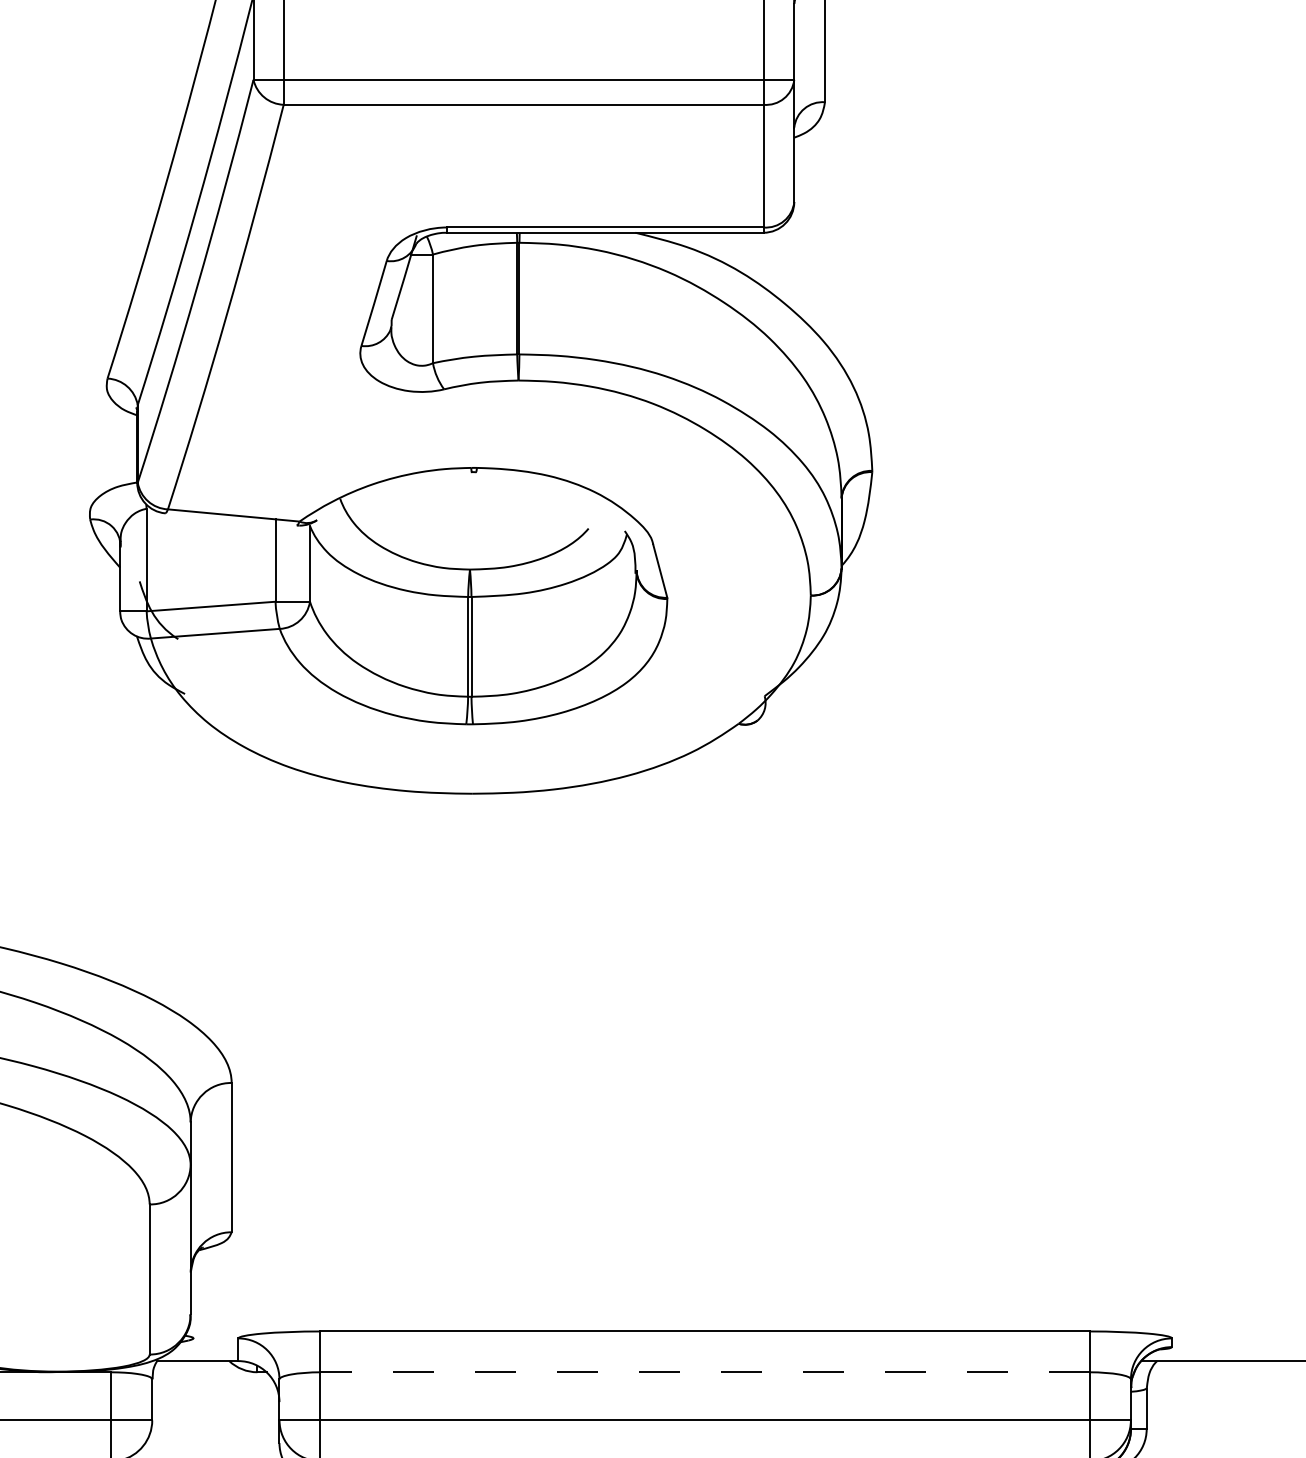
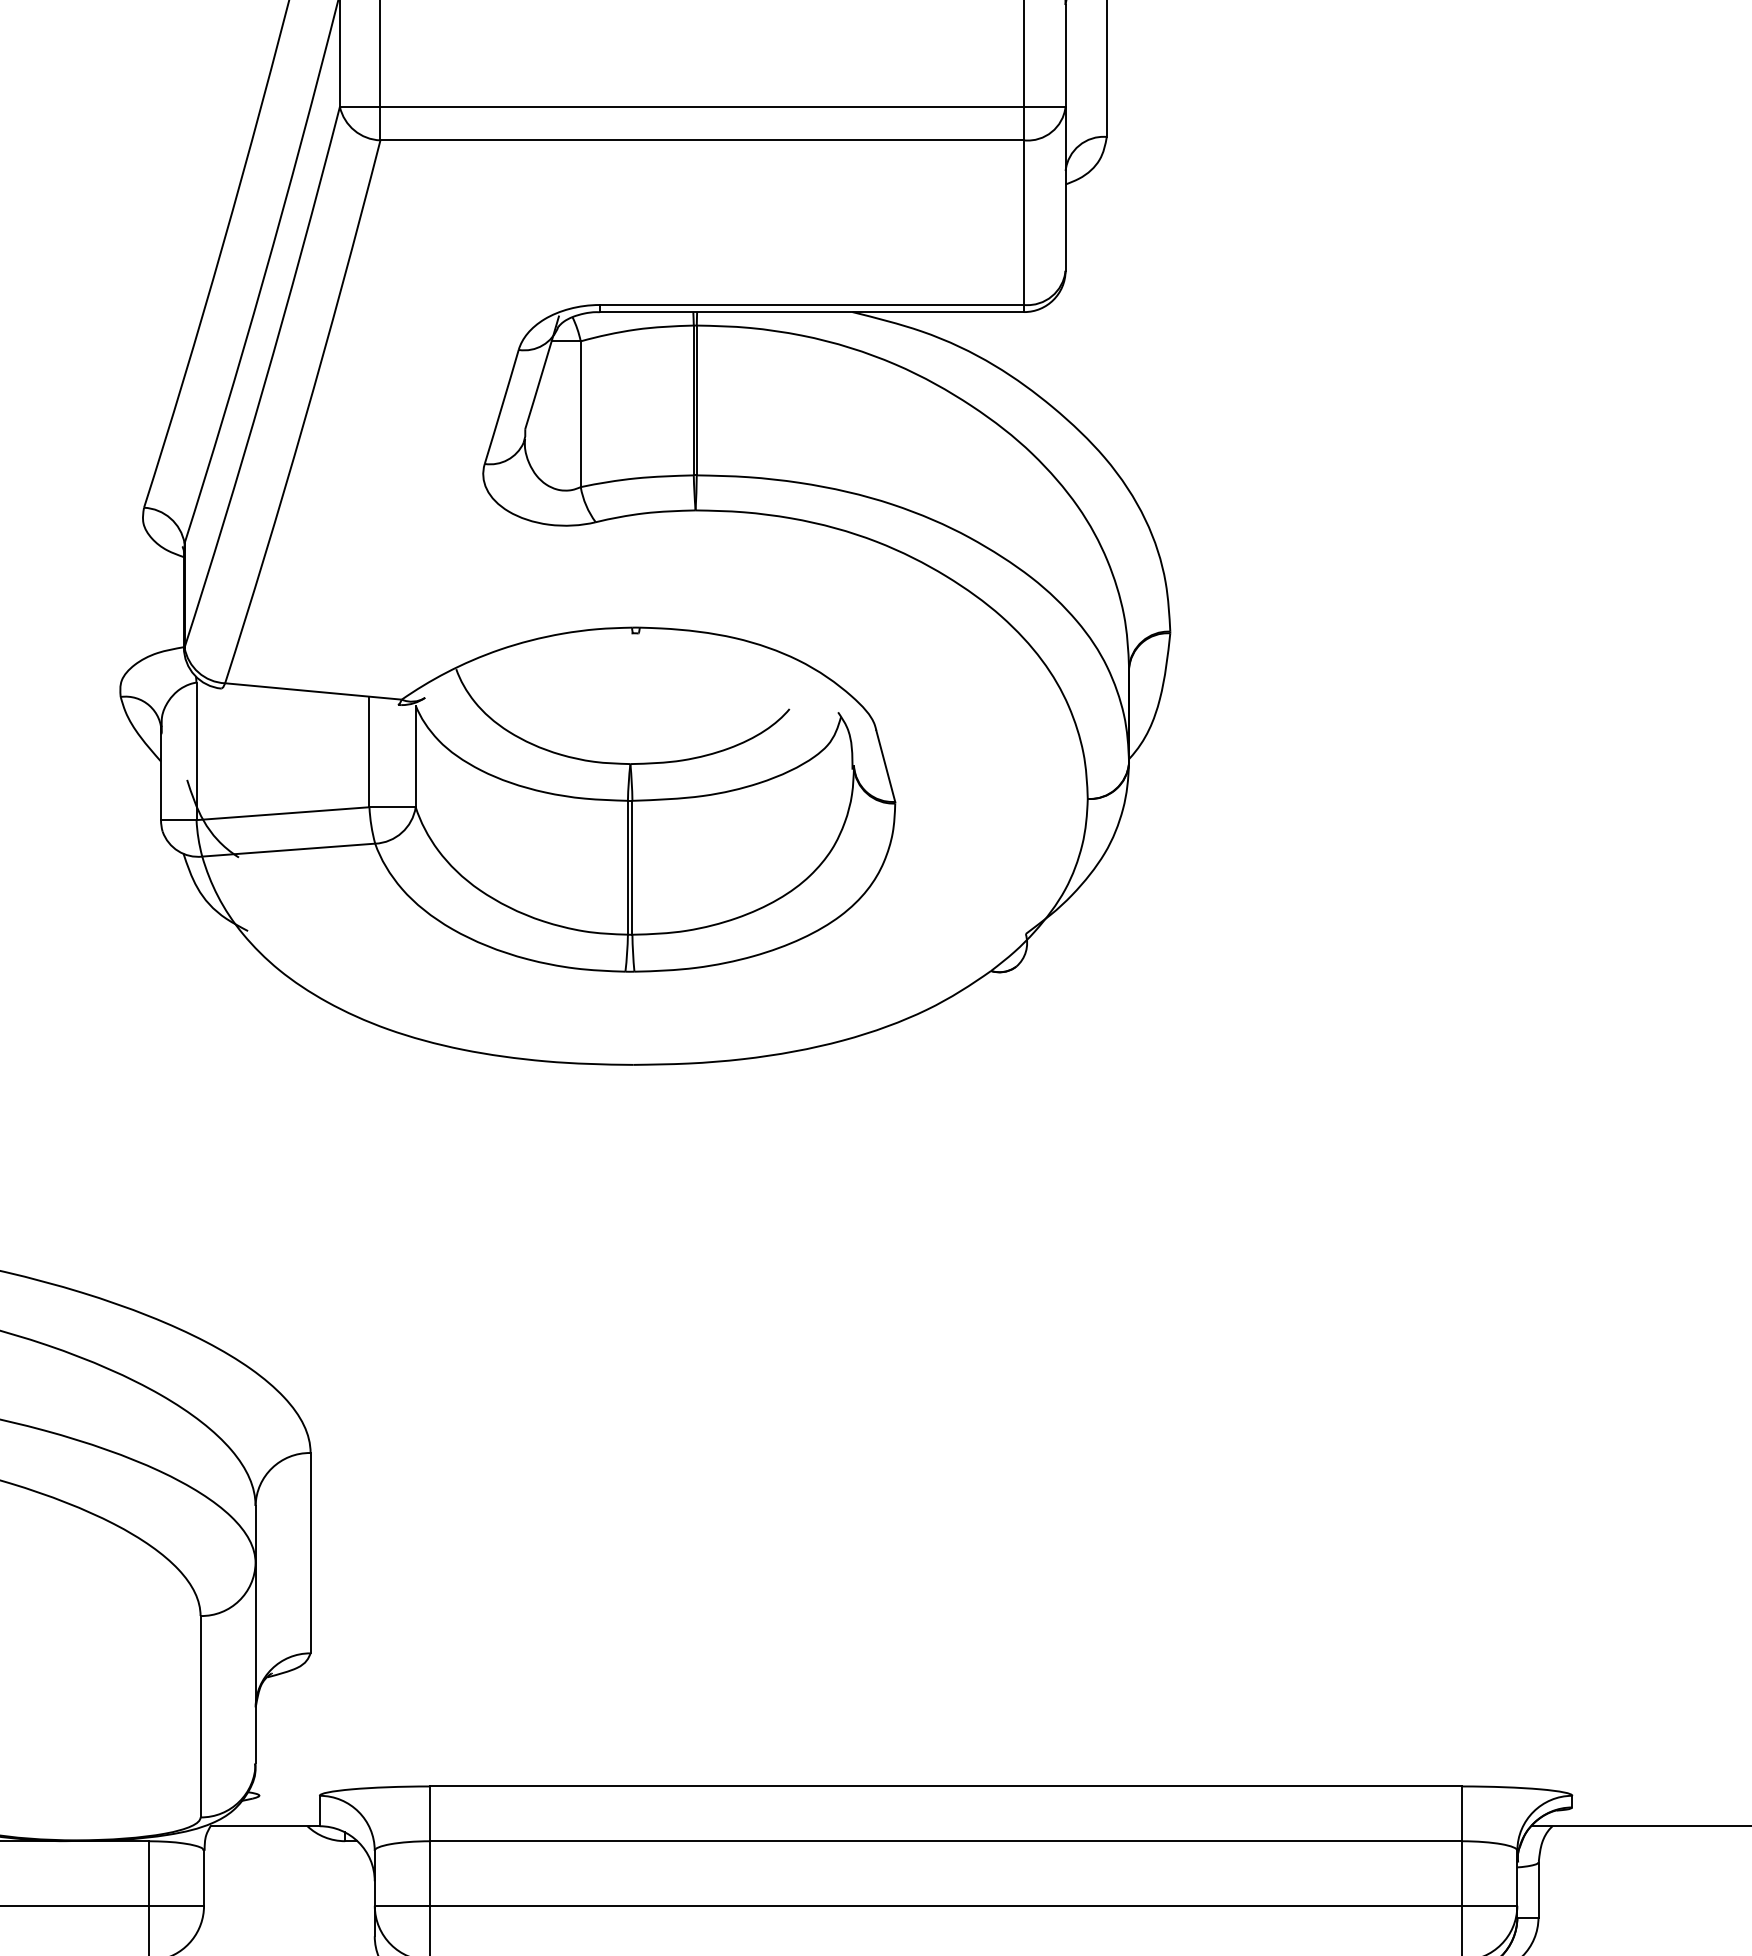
line: (704, 1372) -> (945, 1841), dashed -> solid

